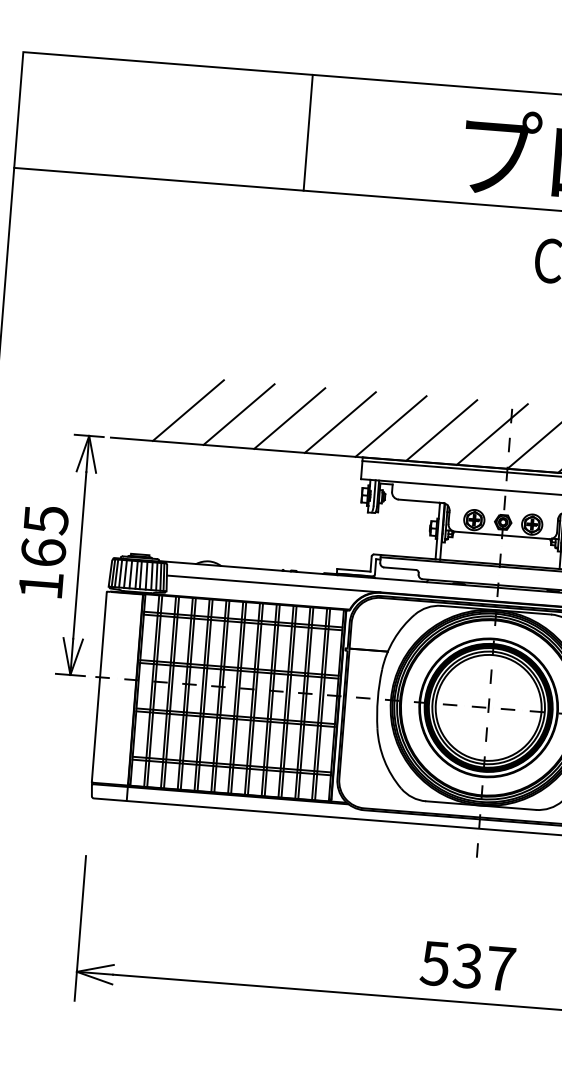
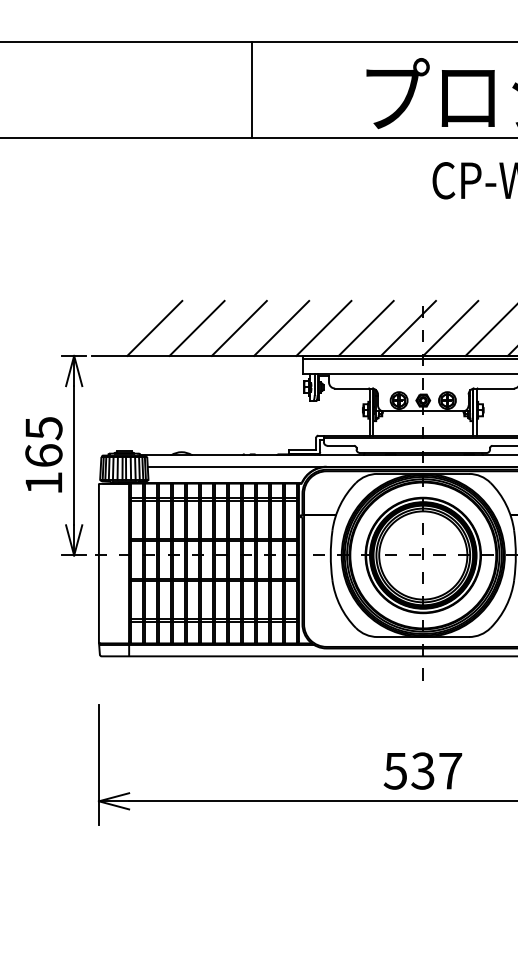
line: (308, 132) -> (252, 89), moved

